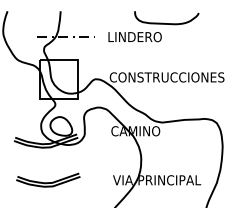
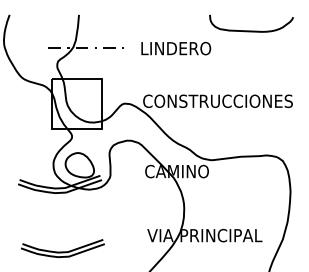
curve: (163, 22) -> (247, 29), moved
part: (48, 179) -> (63, 247), moved

